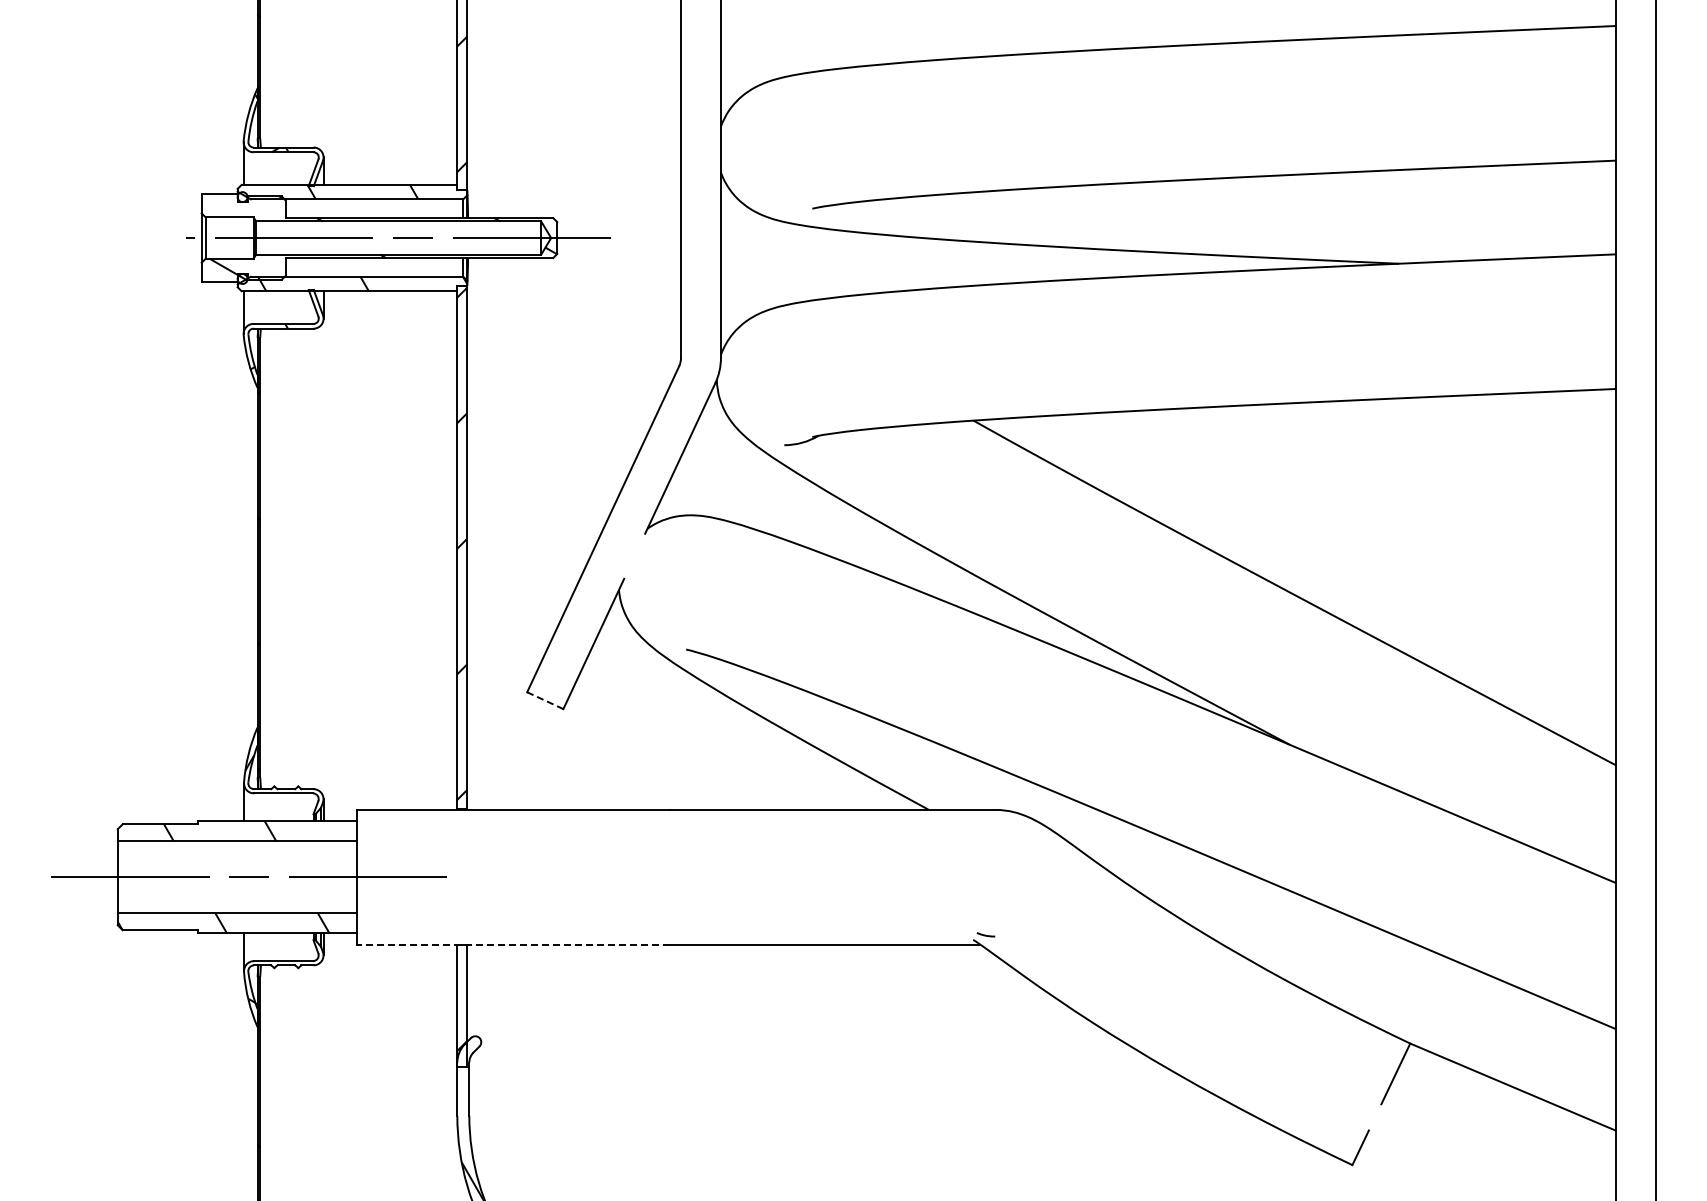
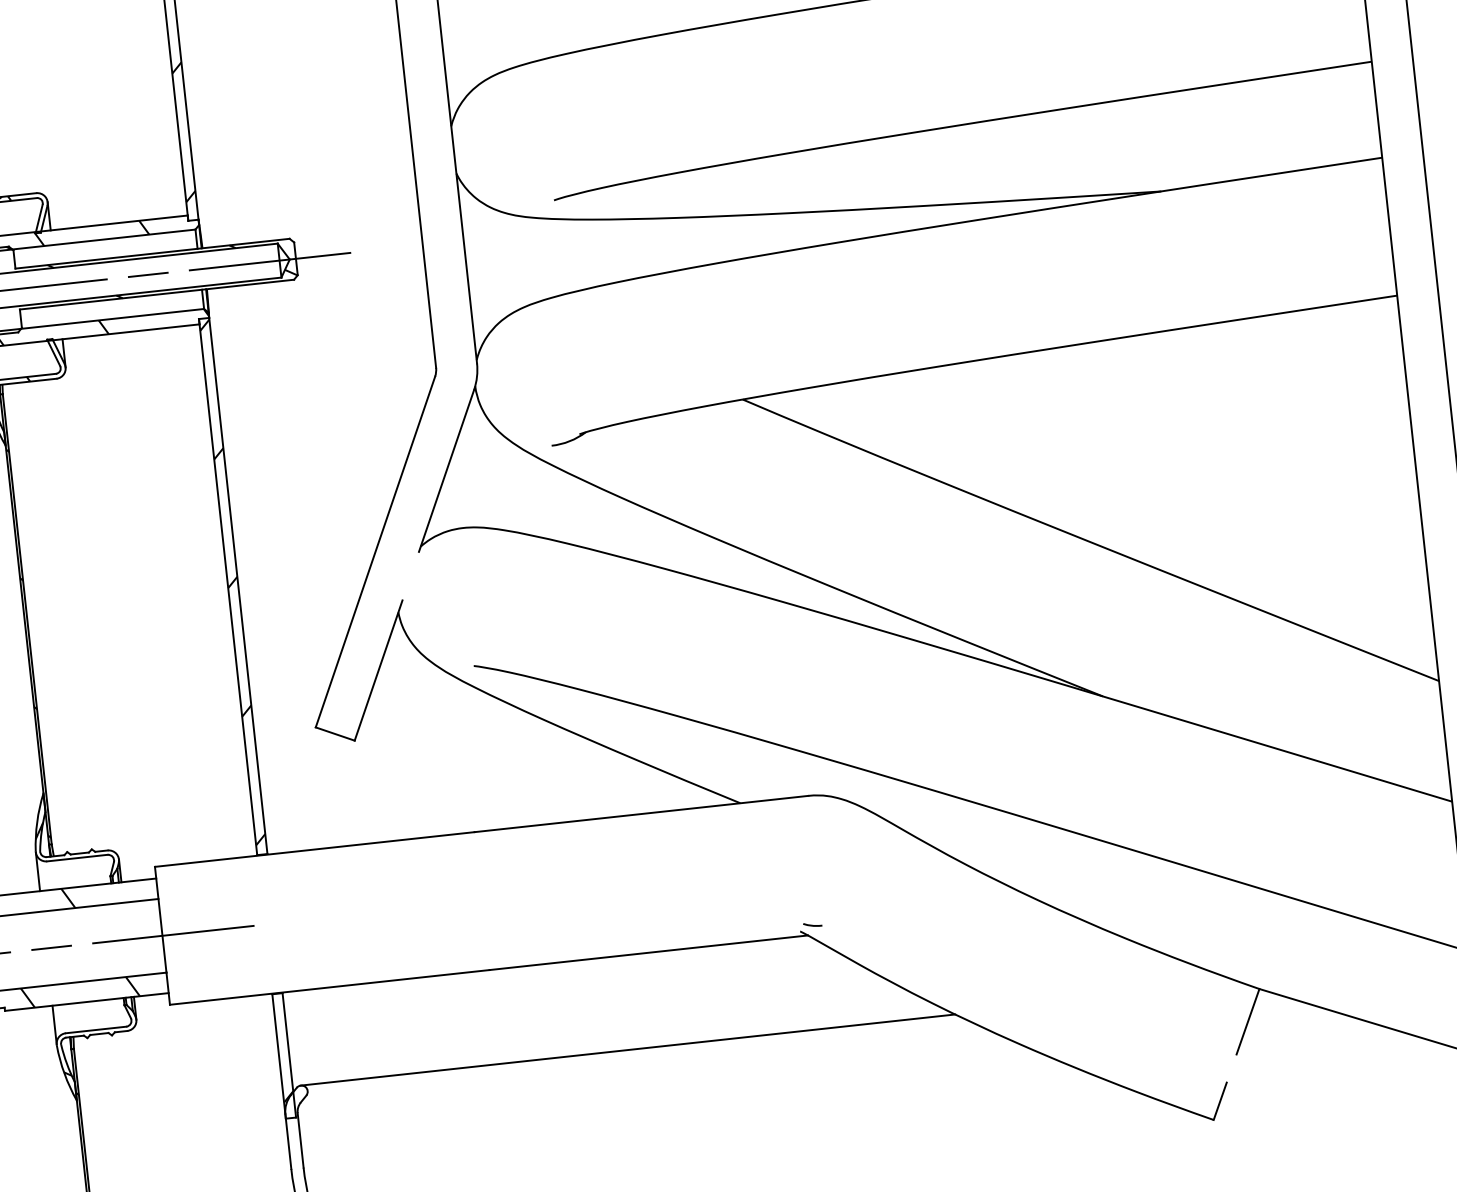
line: (545, 700) -> (335, 733), dashed -> solid
line: (513, 944) -> (329, 987), dashed -> solid
line: (794, 1036) -> (627, 1050), added

